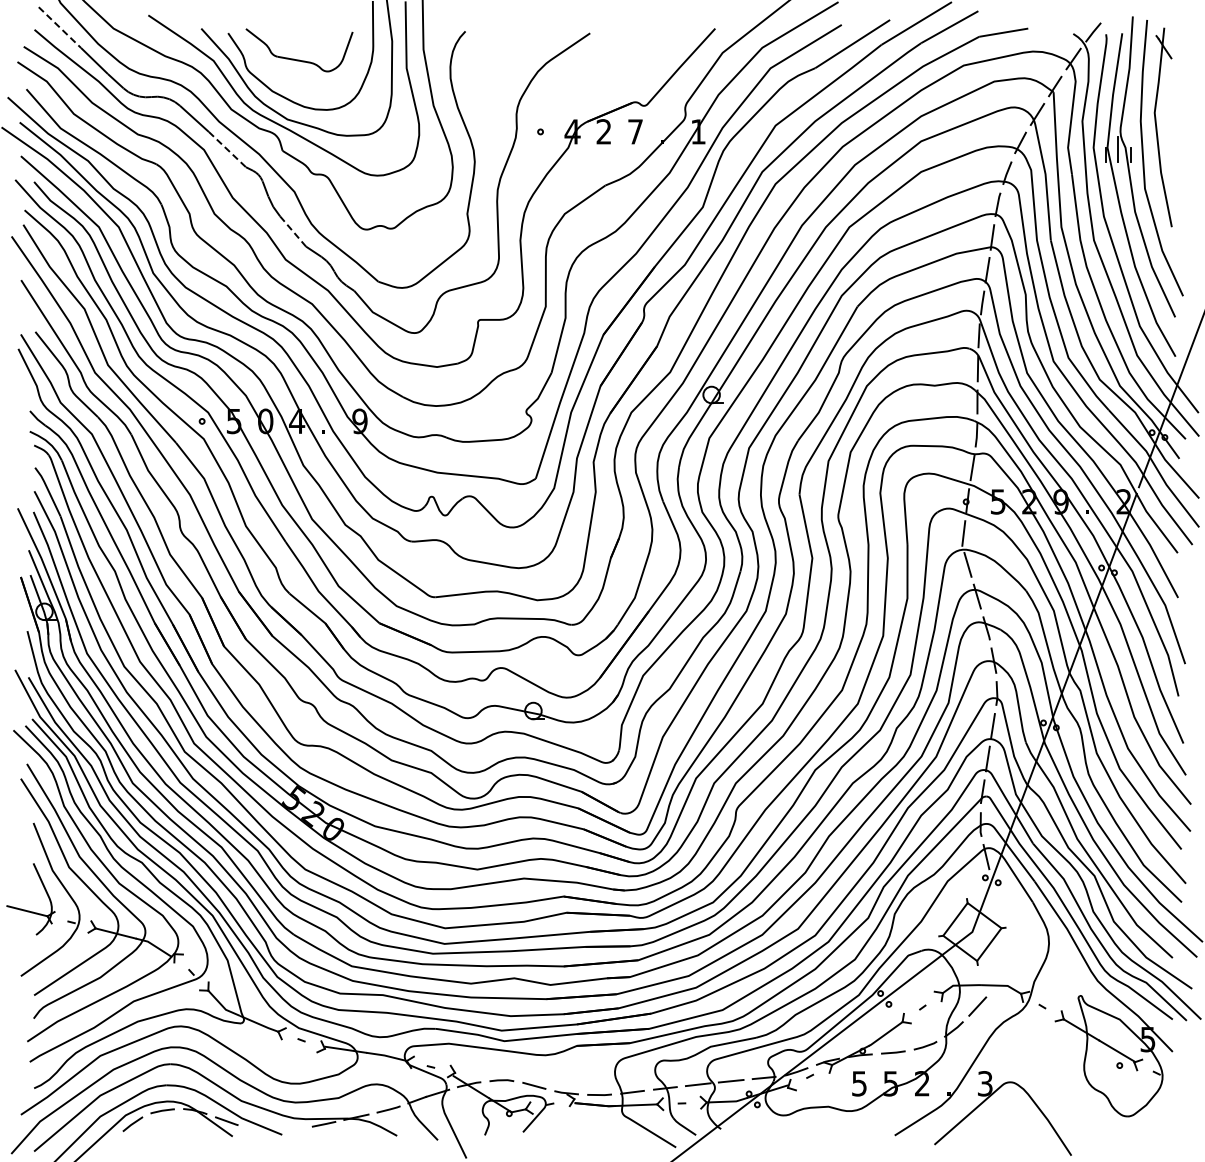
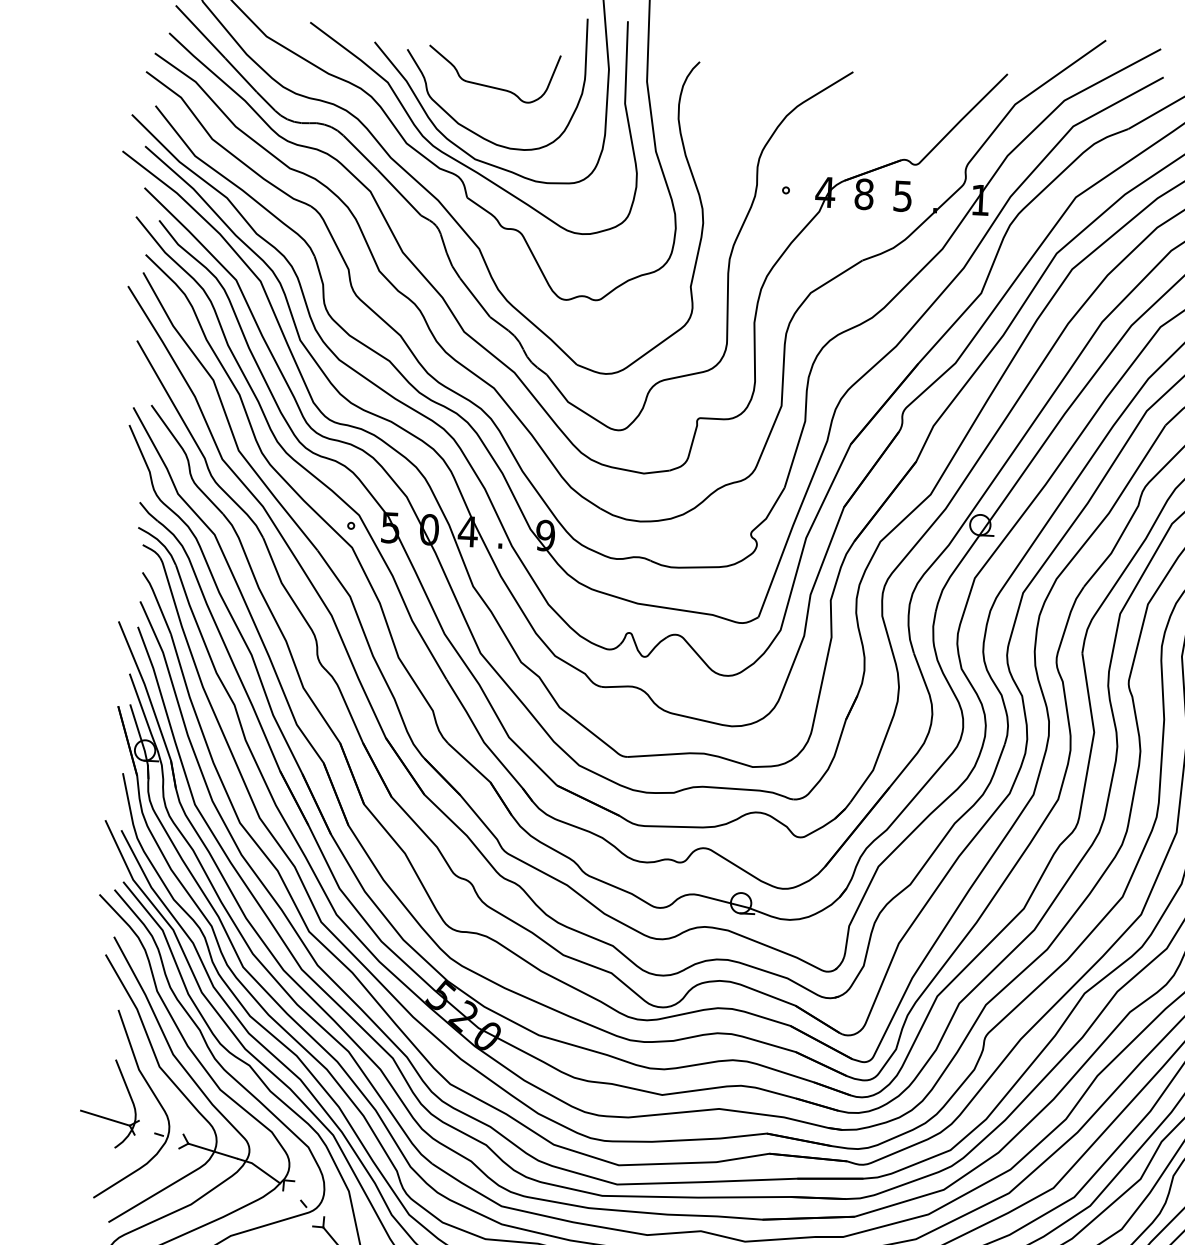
line: (60, 27) -> (201, 31), dashed -> solid
text: (603, 131) -> (863, 193), 2 -> 8
text: (635, 131) -> (902, 195), 7 -> 5
line: (227, 149) -> (399, 192), dashed -> solid
line: (293, 231) -> (475, 297), dashed -> solid

